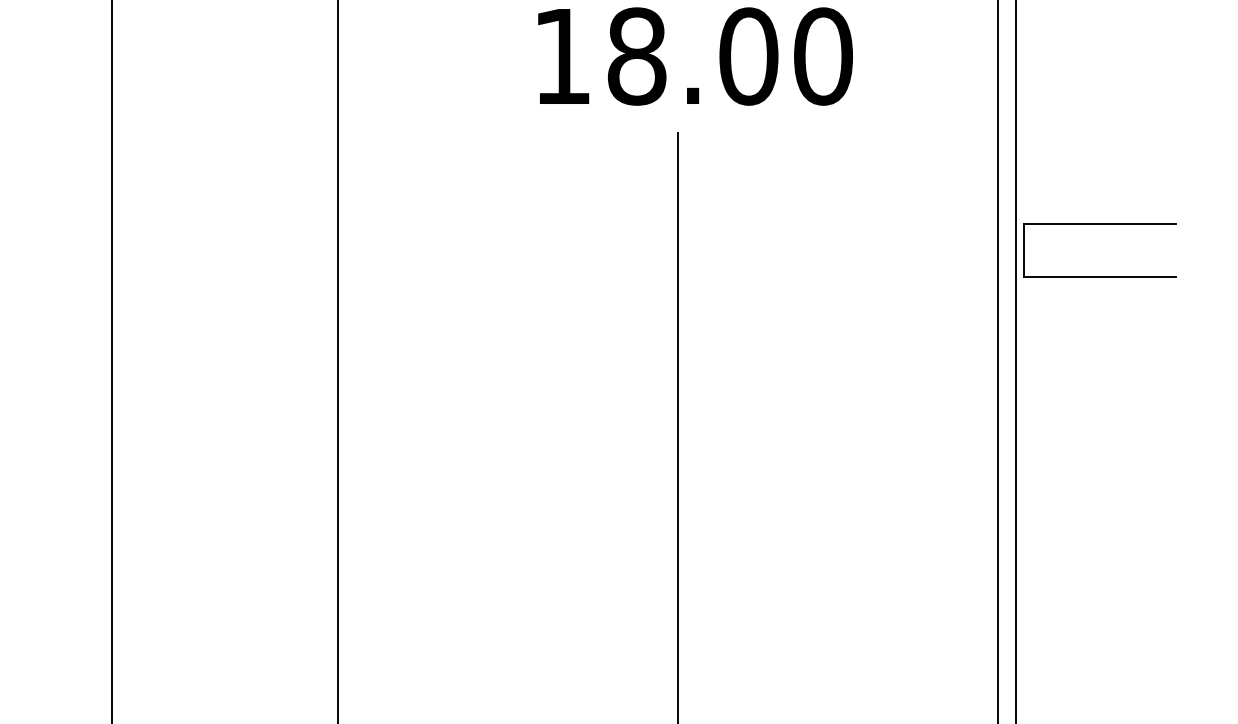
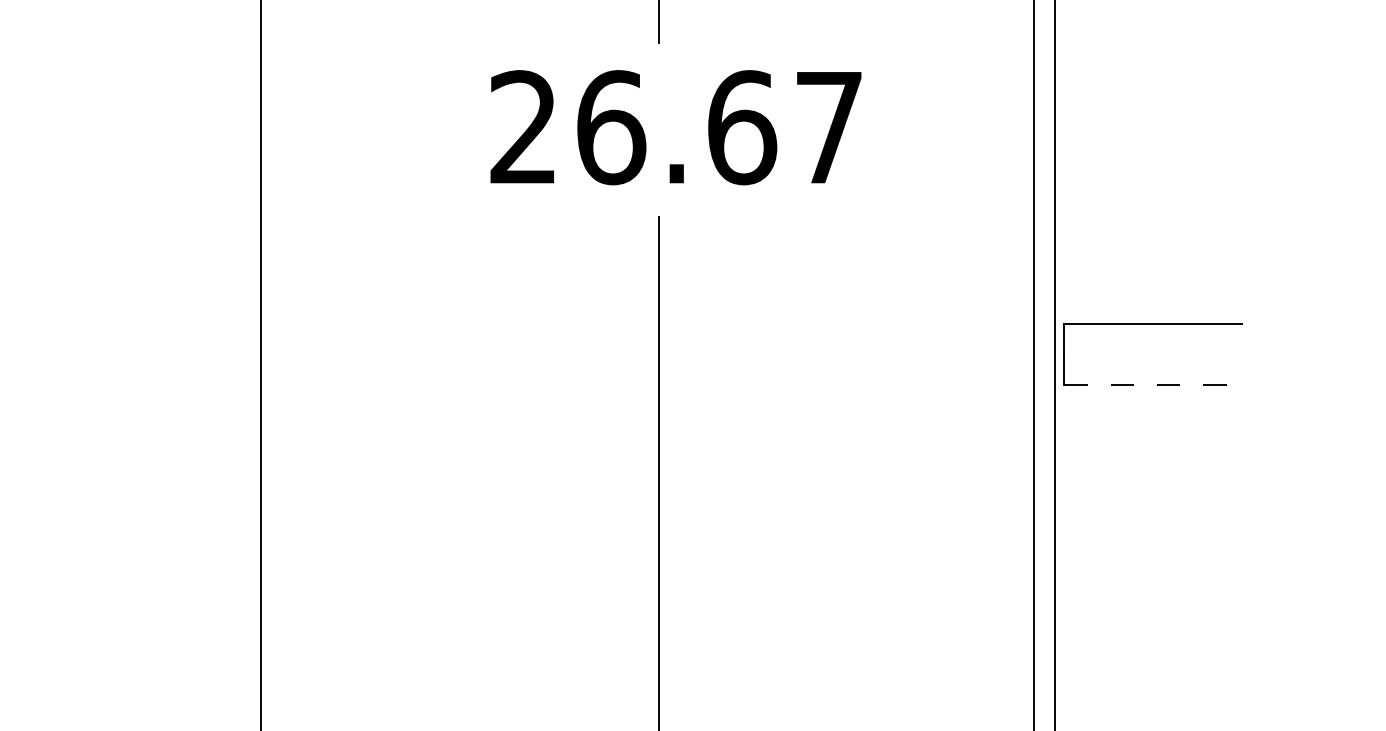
text: (693, 56) -> (677, 127), 18.00 -> 26.67
line: (1099, 276) -> (1152, 385), solid -> dashed

